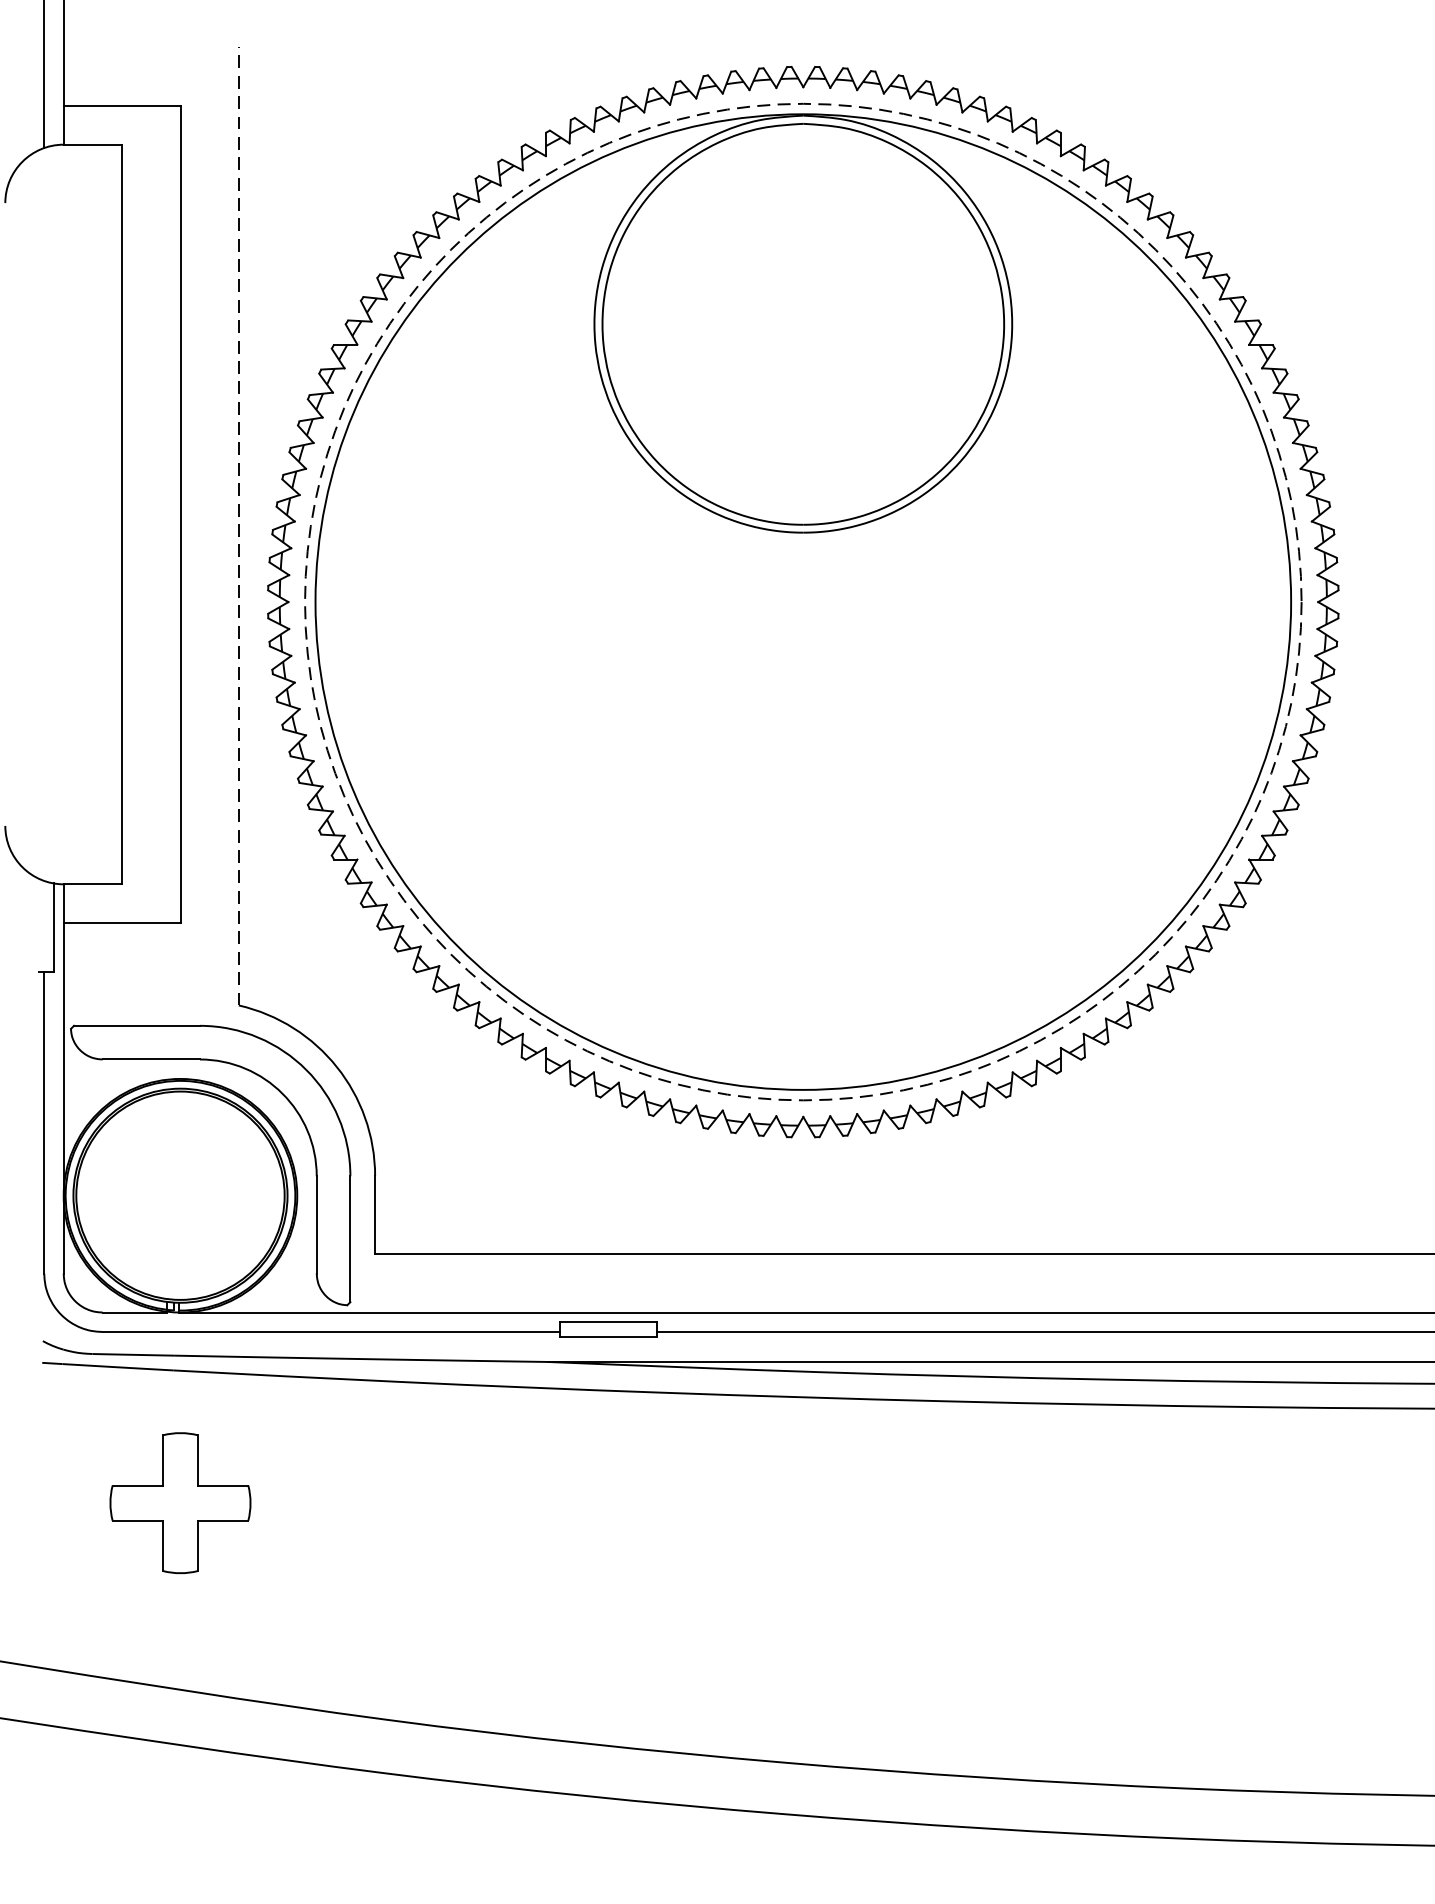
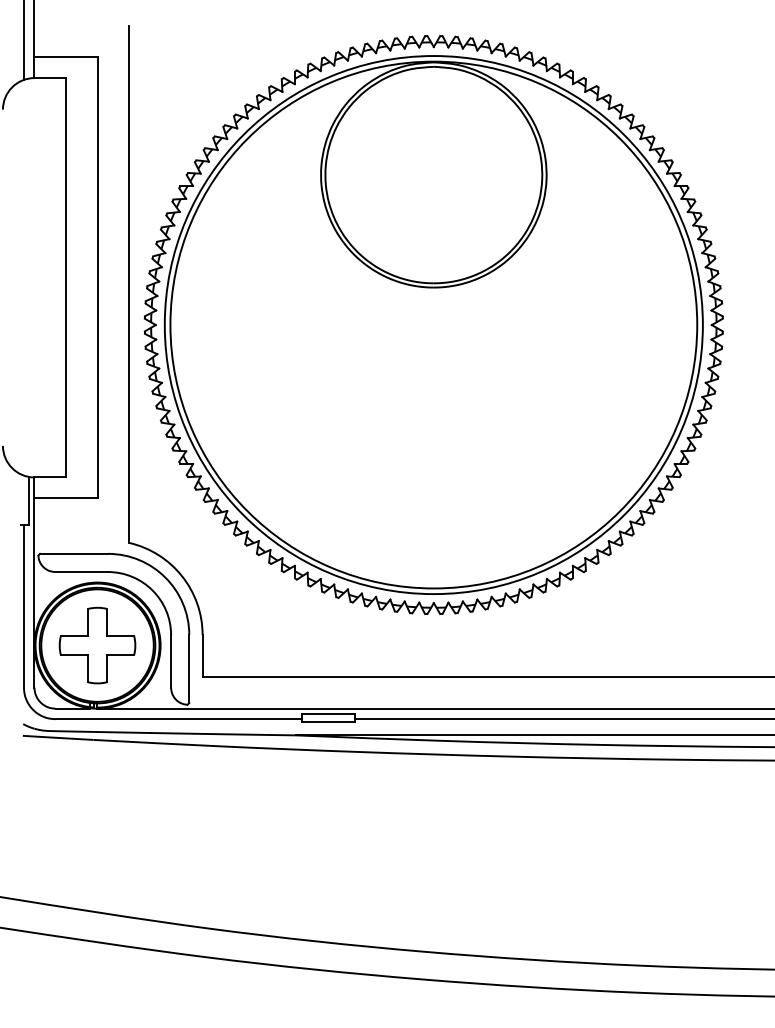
line: (239, 526) -> (129, 284), dashed -> solid
circle: (802, 602) -> (433, 325), dashed -> solid
part: (180, 1502) -> (97, 645), moved

